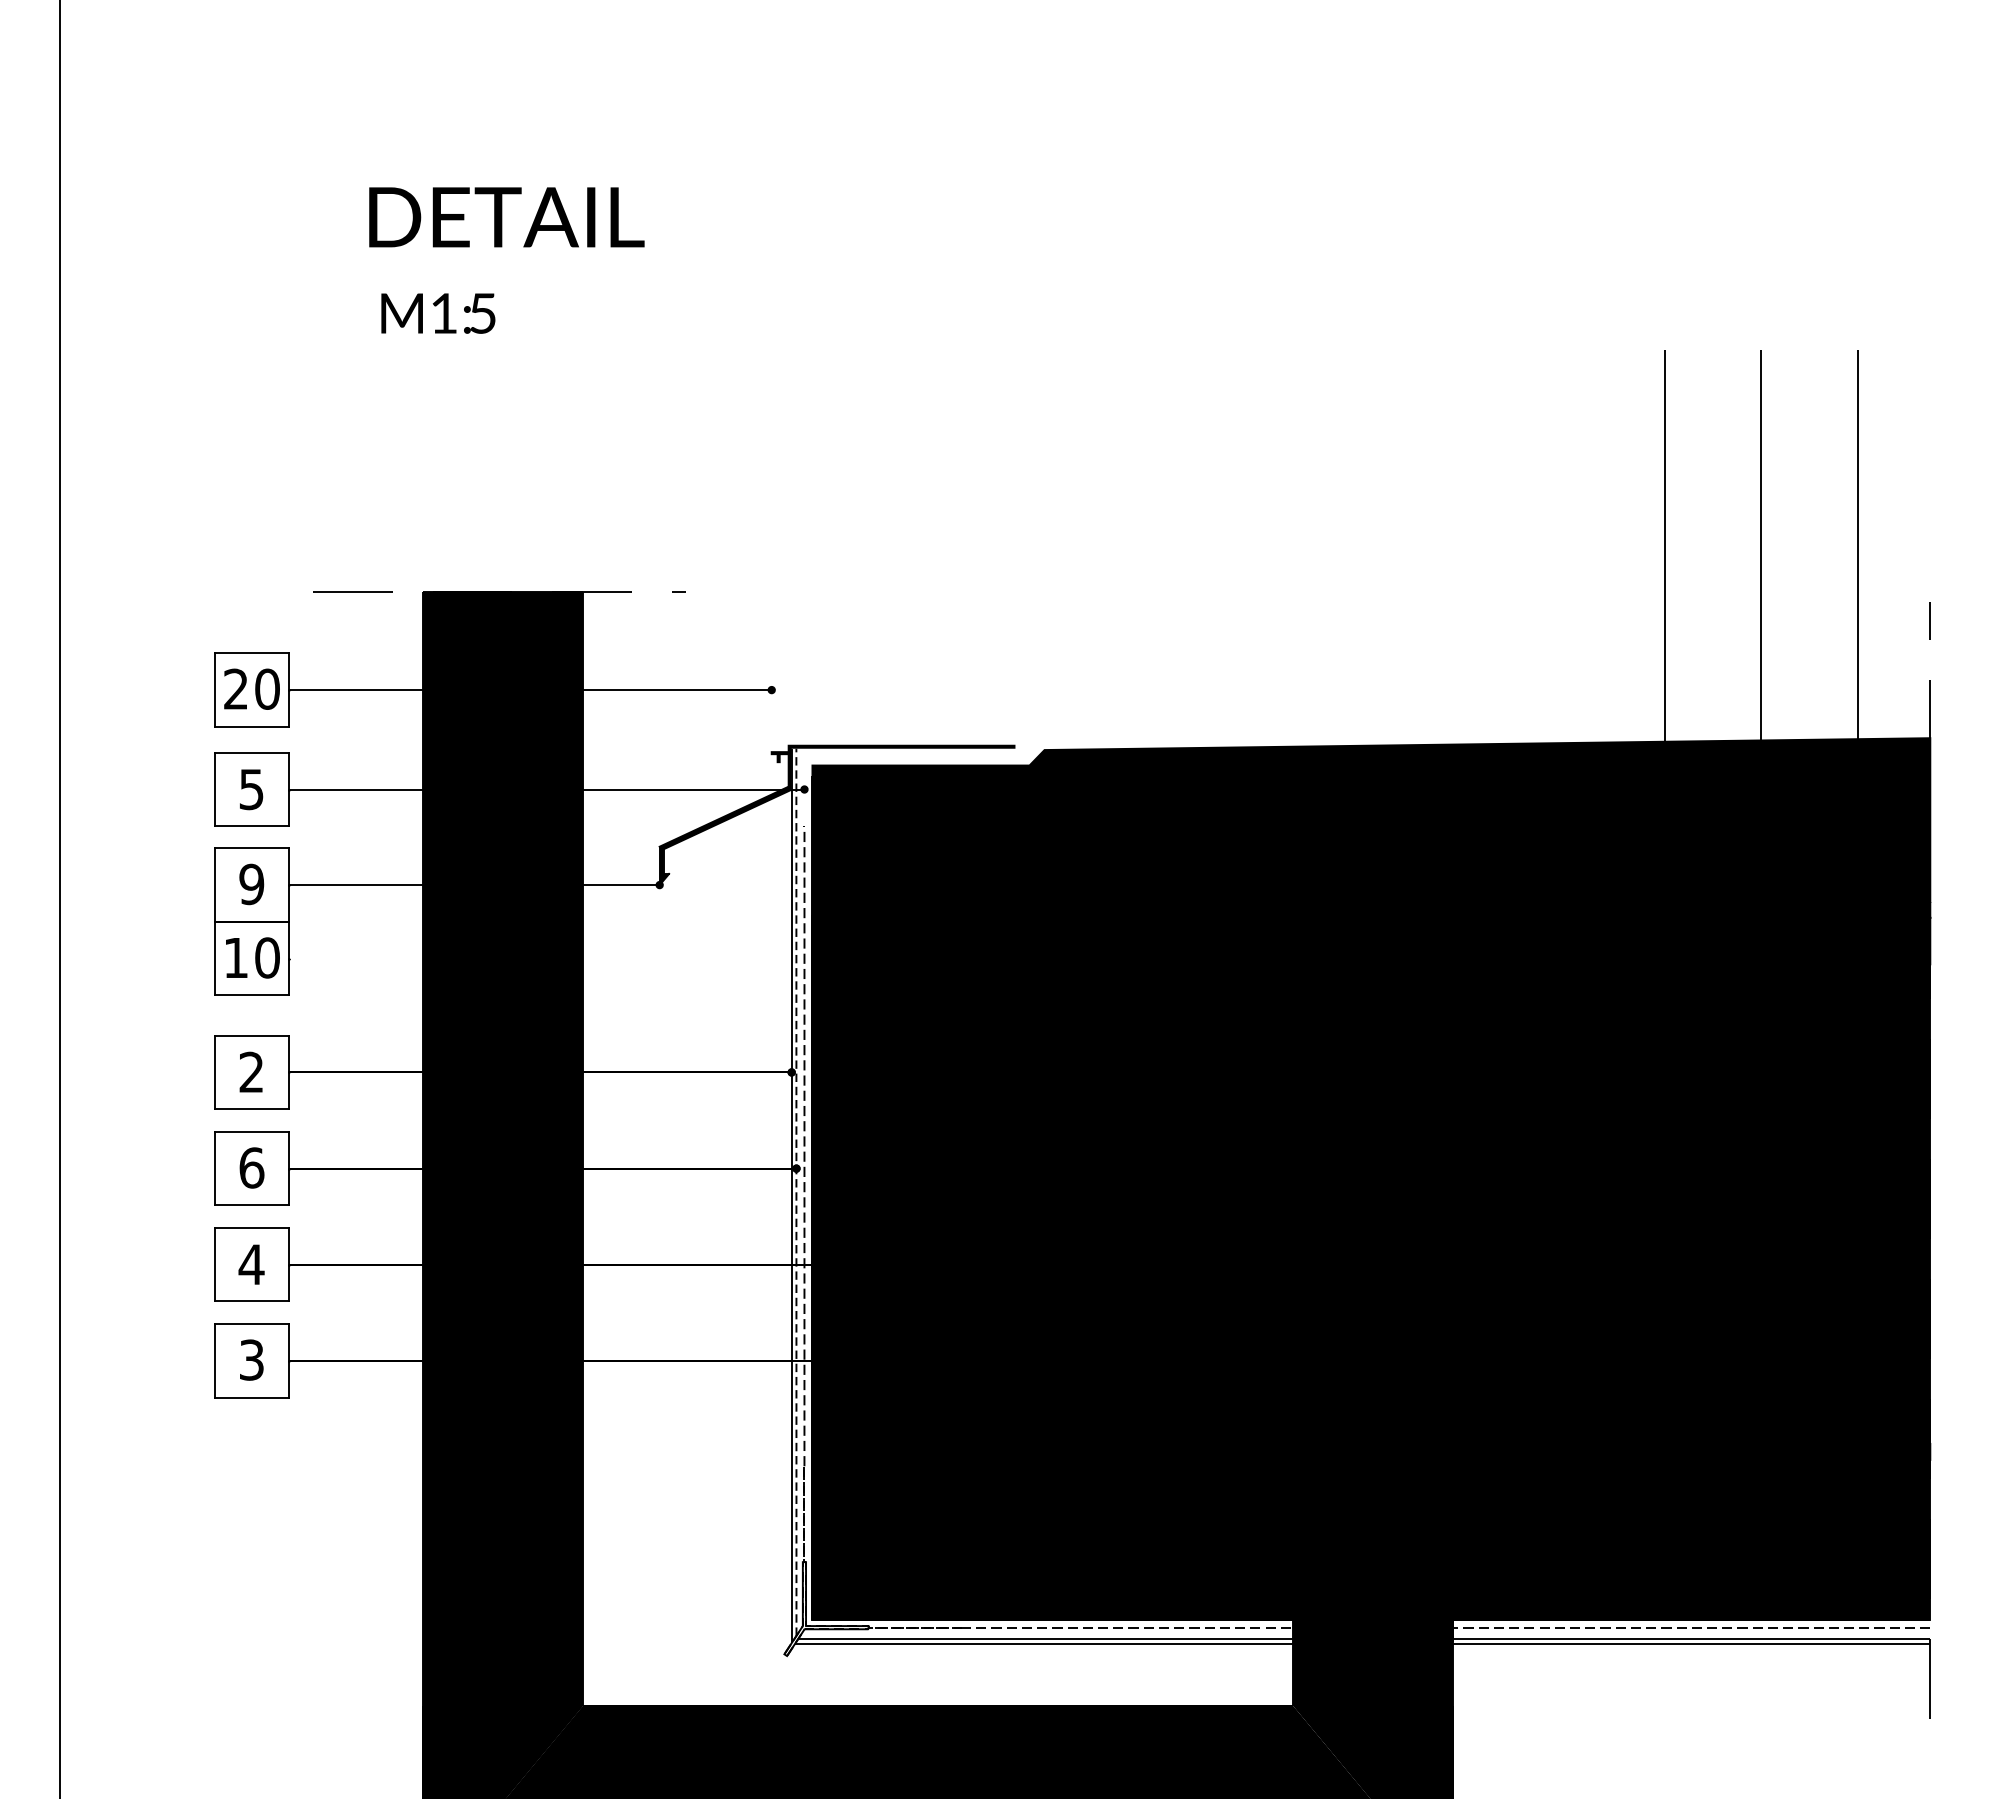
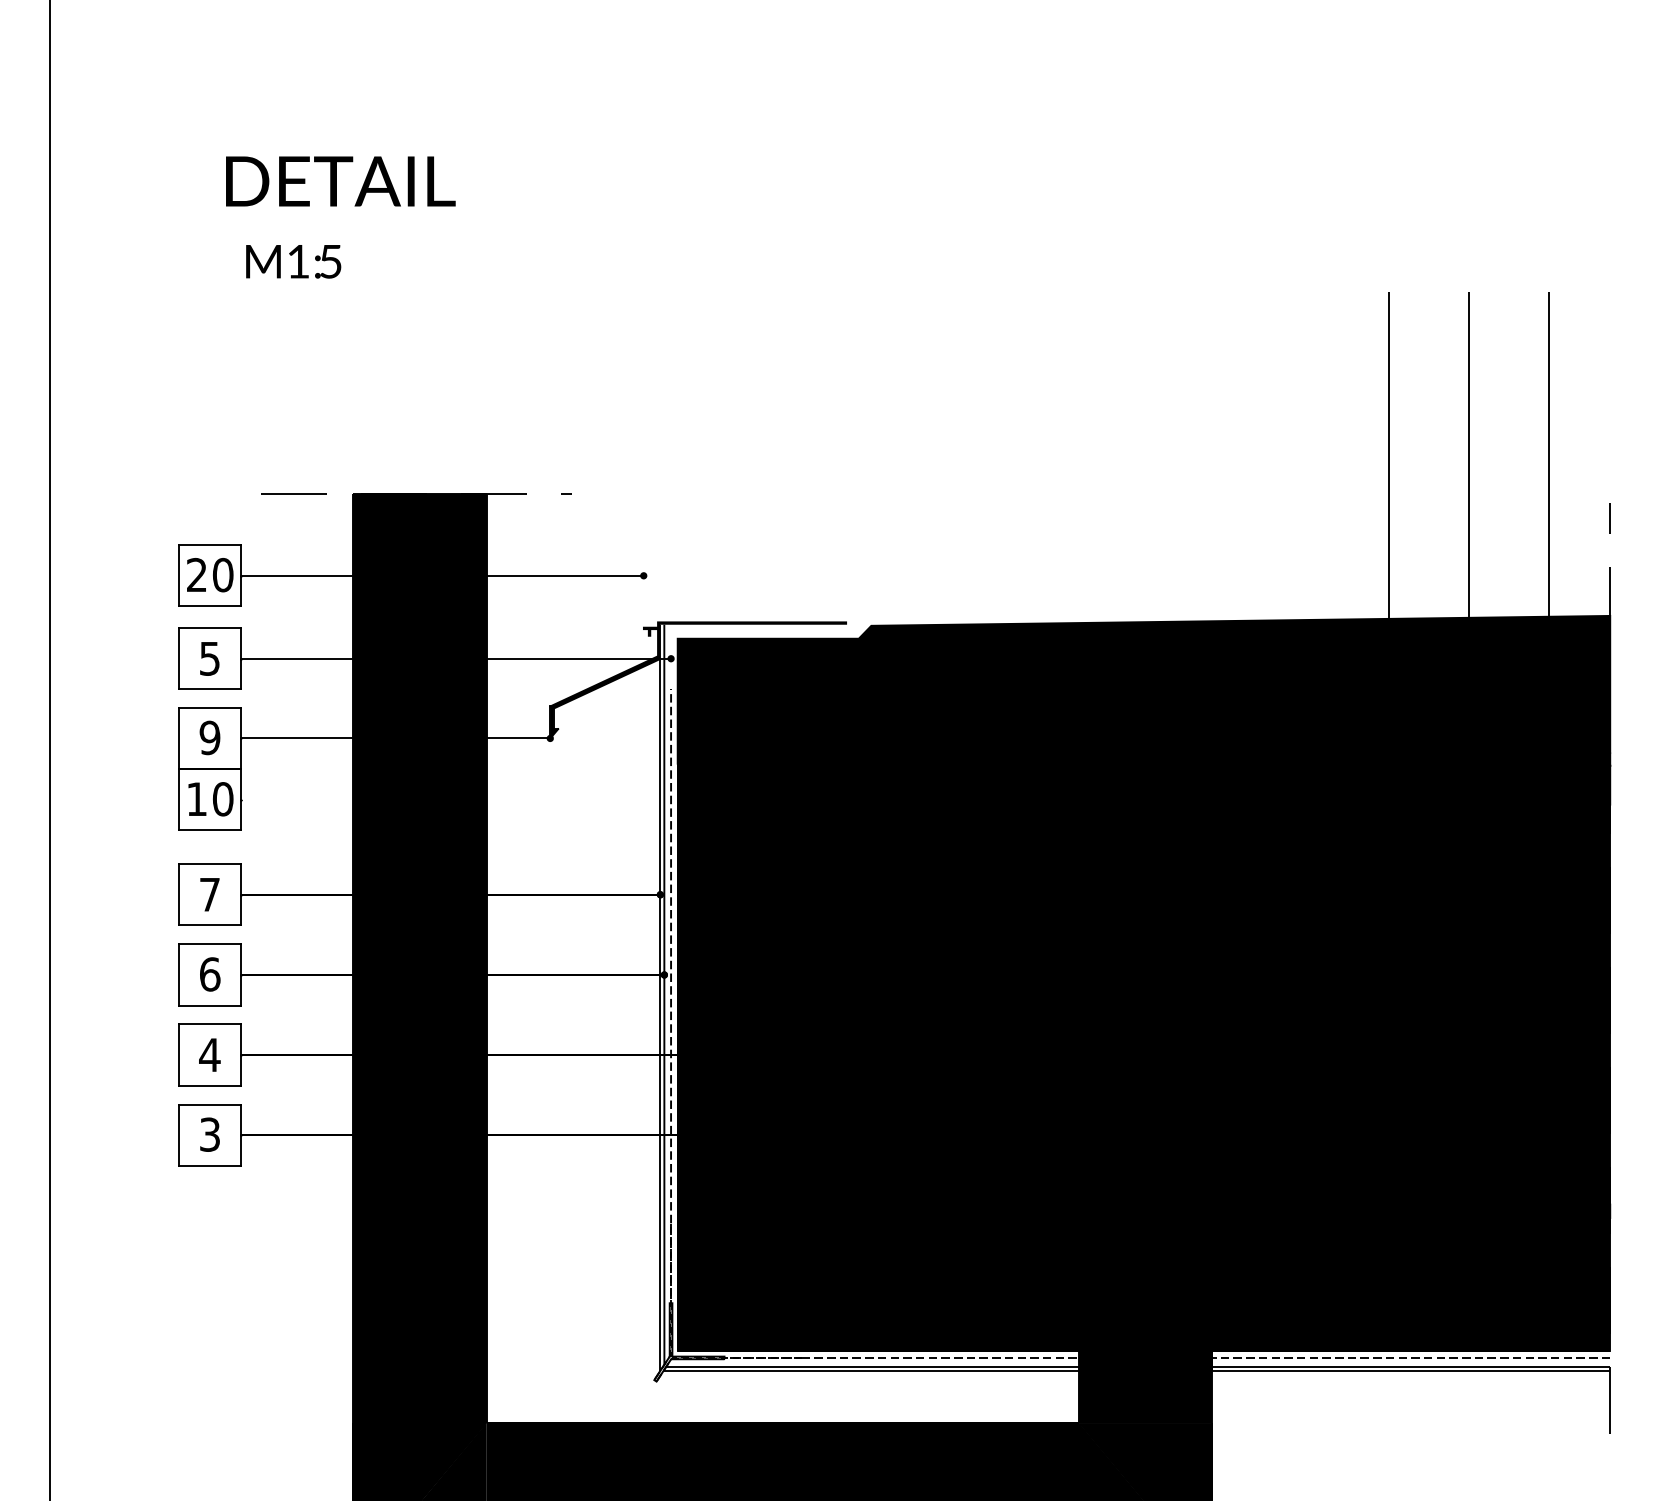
text: (506, 217) -> (340, 181), moved
text: (438, 313) -> (293, 261), moved
text: (251, 1072) -> (209, 894), 2 -> 7
line: (796, 1192) -> (664, 994), dashed -> solid

